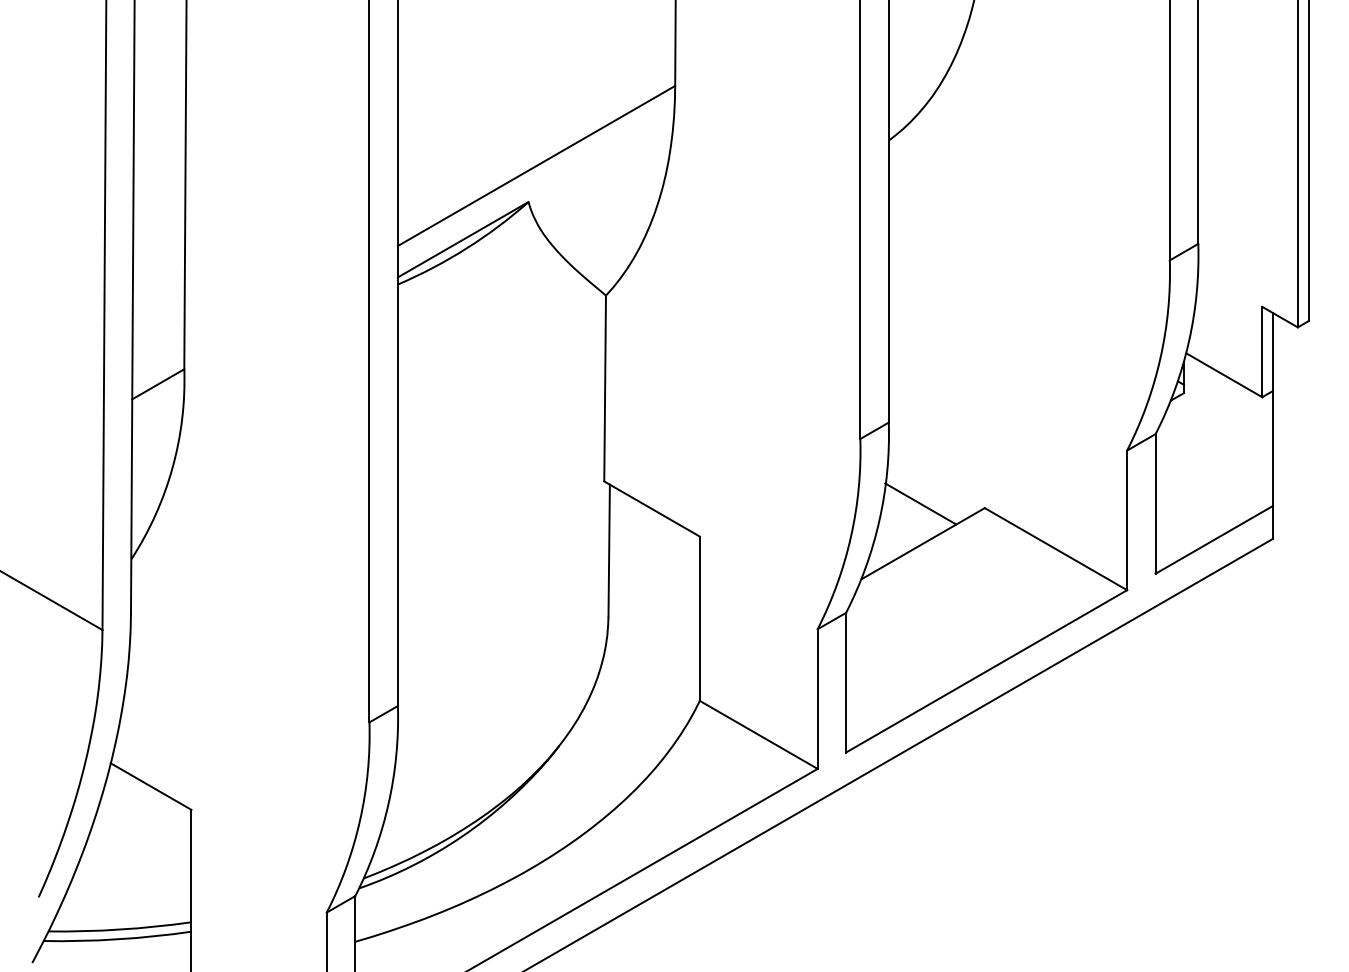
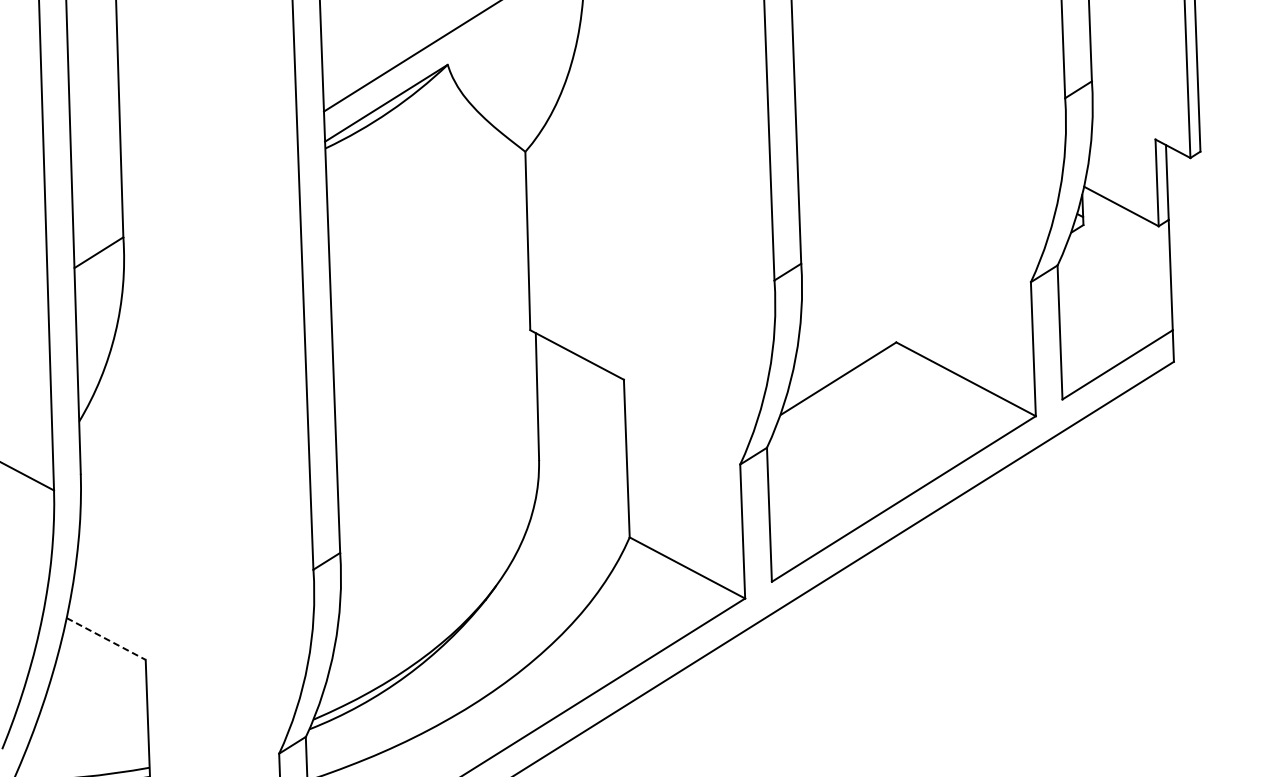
line: (920, 503) -> (834, 340), removed
line: (151, 786) -> (106, 638), solid -> dashed

